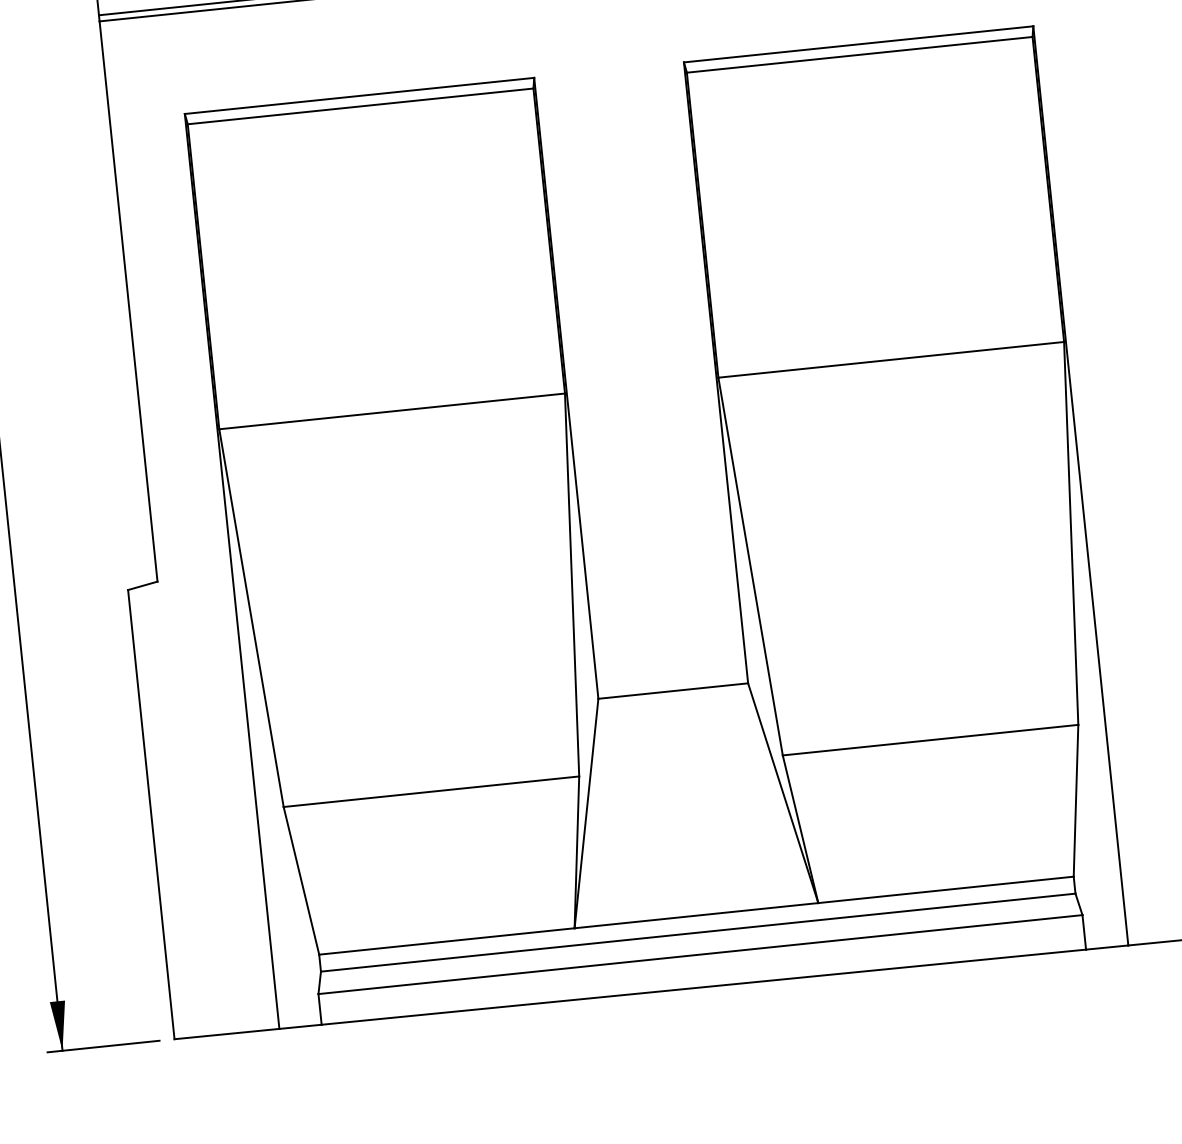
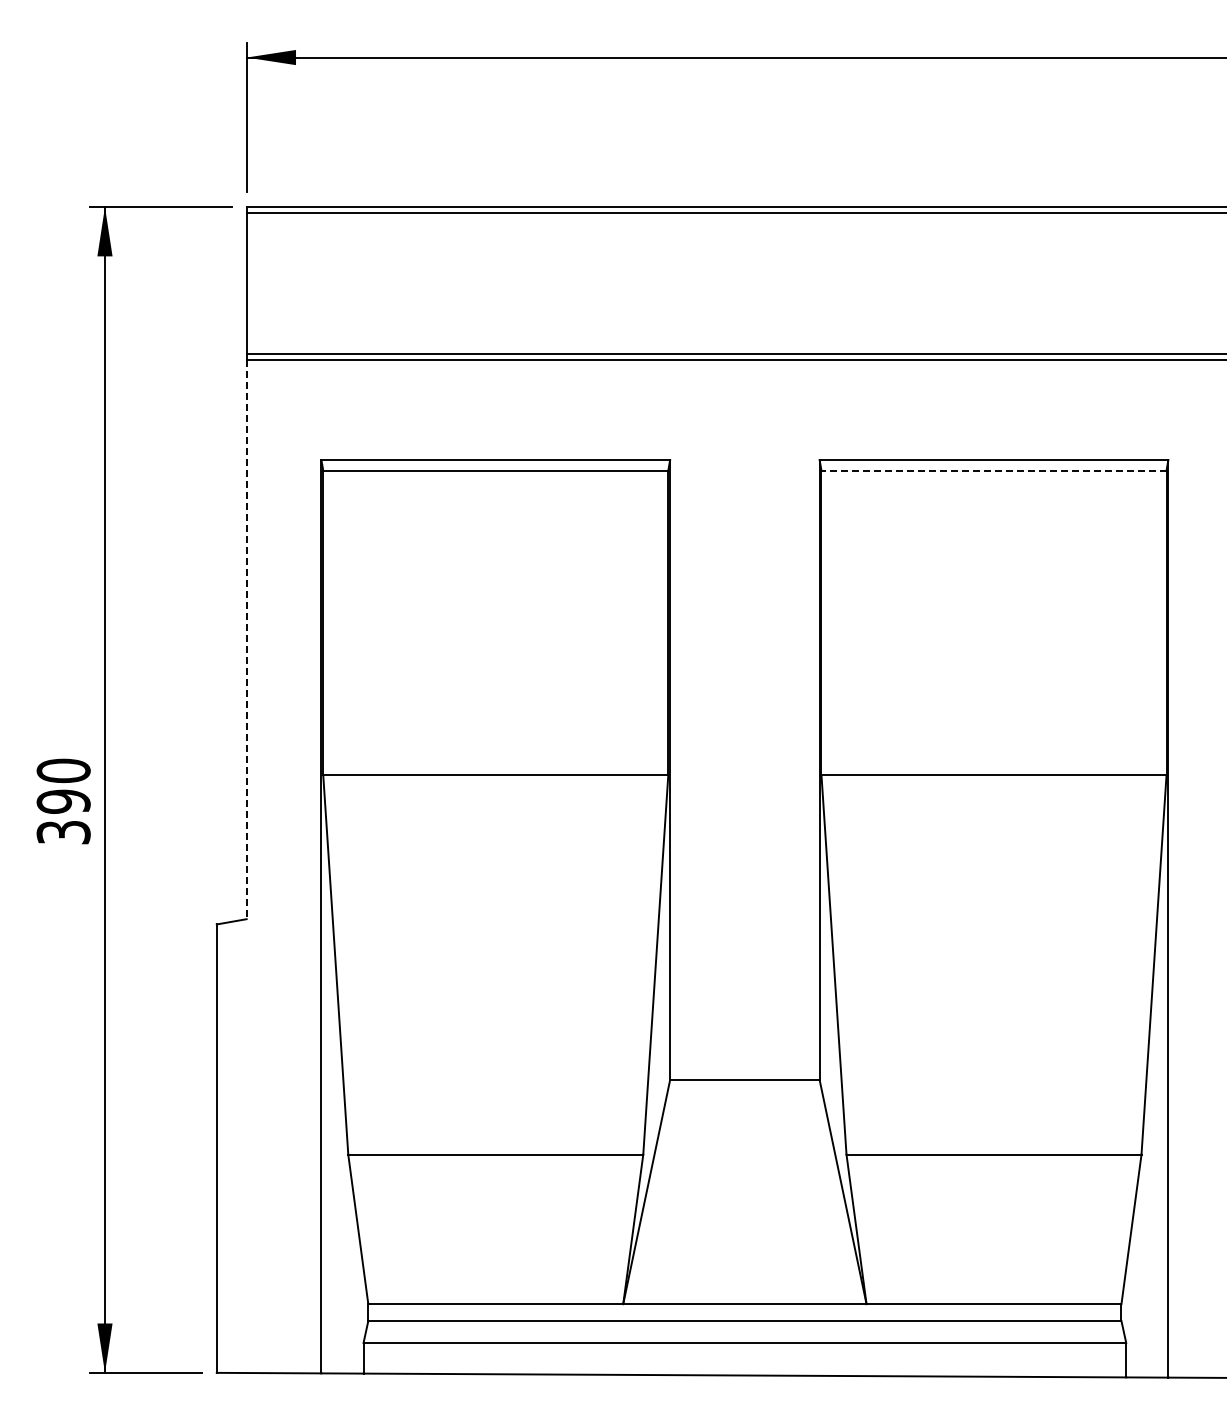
line: (860, 54) -> (994, 470), solid -> dashed
line: (128, 301) -> (246, 639), solid -> dashed

